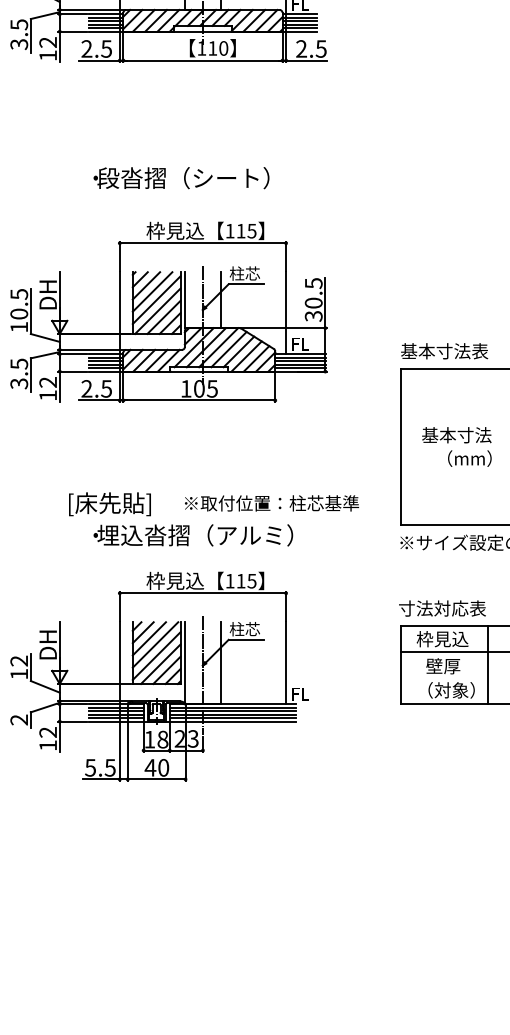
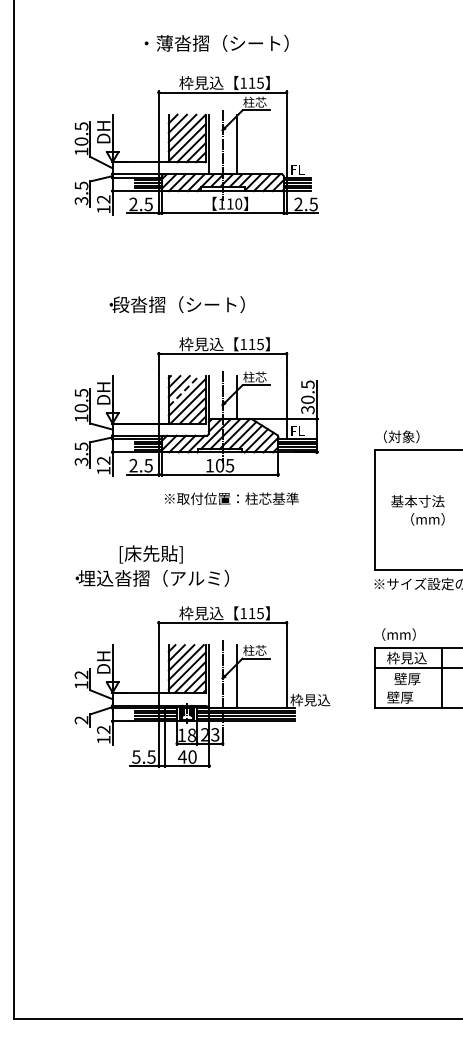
text: (180, 177) -> (176, 304), moved
line: (153, 292) -> (184, 391), solid -> dashed
text: (444, 350) -> (408, 436), 基本寸法表 -> （対象）
text: (271, 503) -> (231, 498), moved
text: (192, 535) -> (151, 578), moved
text: (442, 608) -> (406, 634), 寸法対応表 -> （mm）
text: (445, 690) -> (409, 697), （対象） -> 壁厚
text: (317, 692) -> (310, 699), FL -> 枠見込

